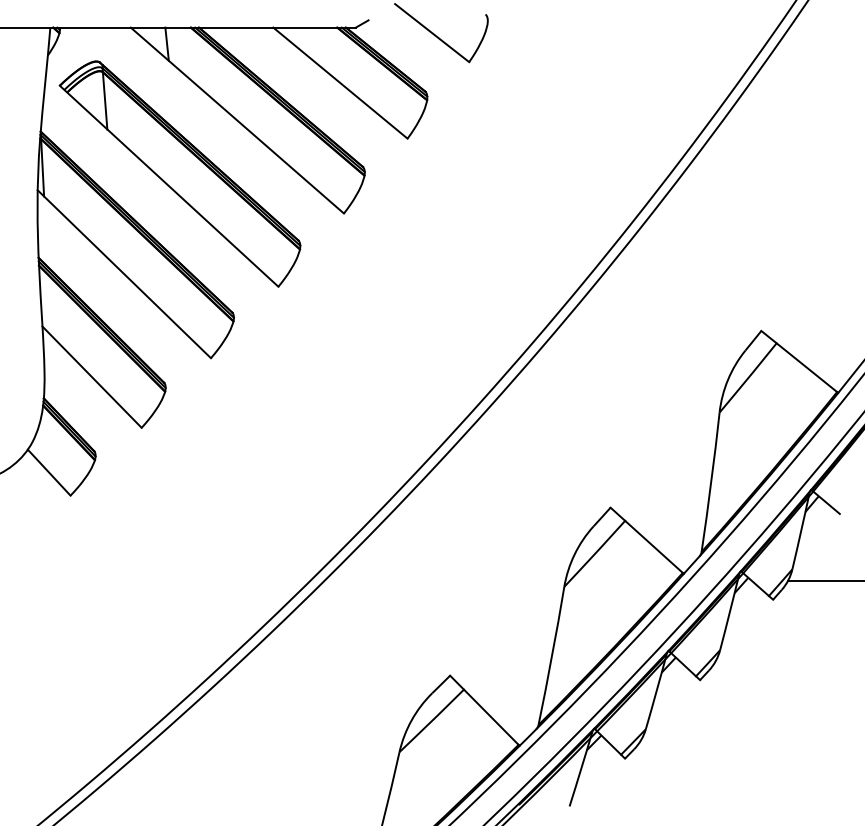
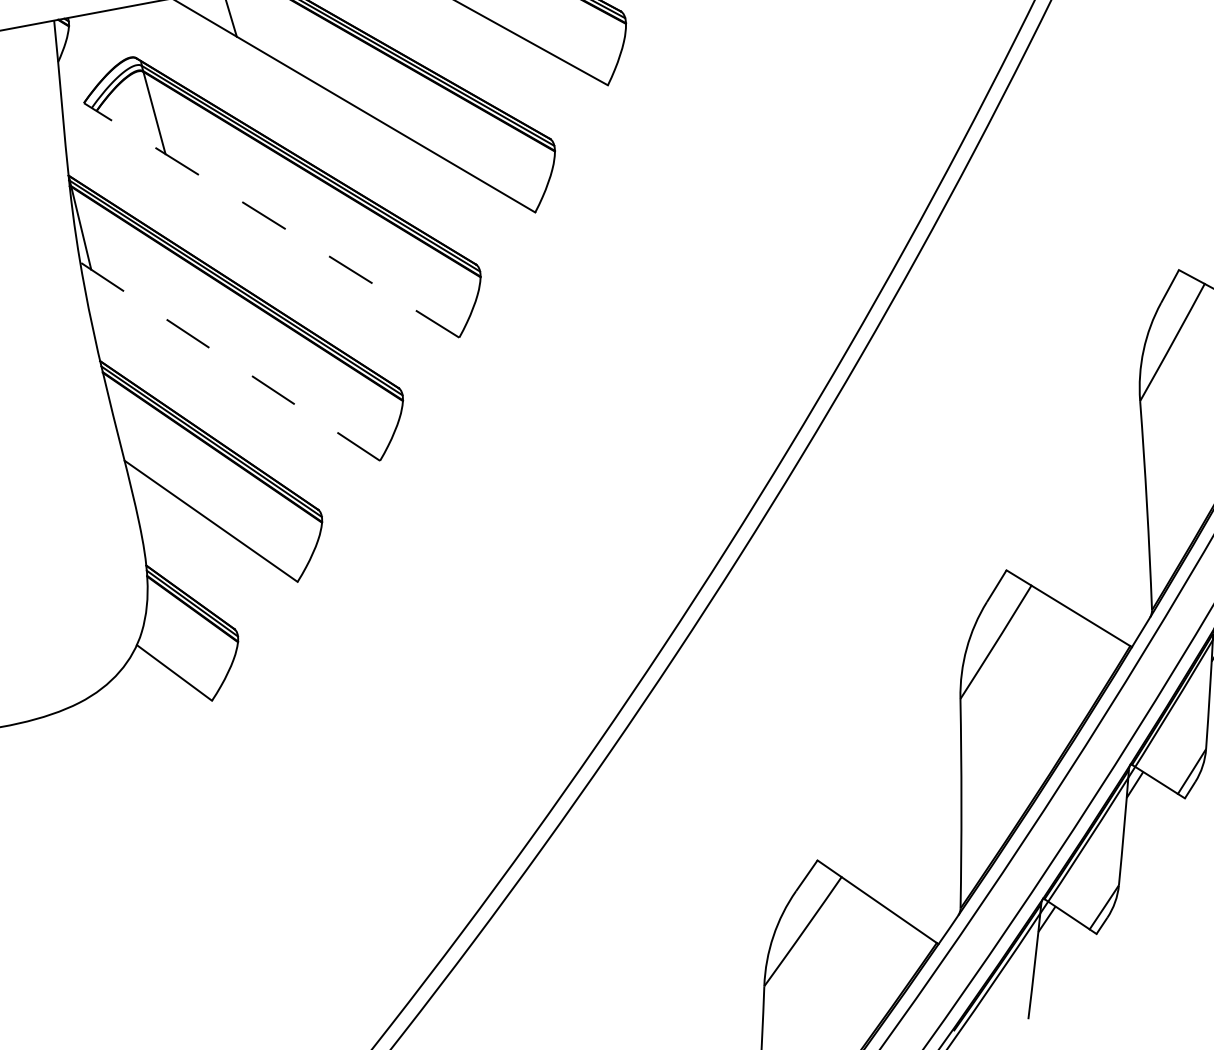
line: (168, 185) -> (270, 219), solid -> dashed
line: (124, 274) -> (230, 361), solid -> dashed

